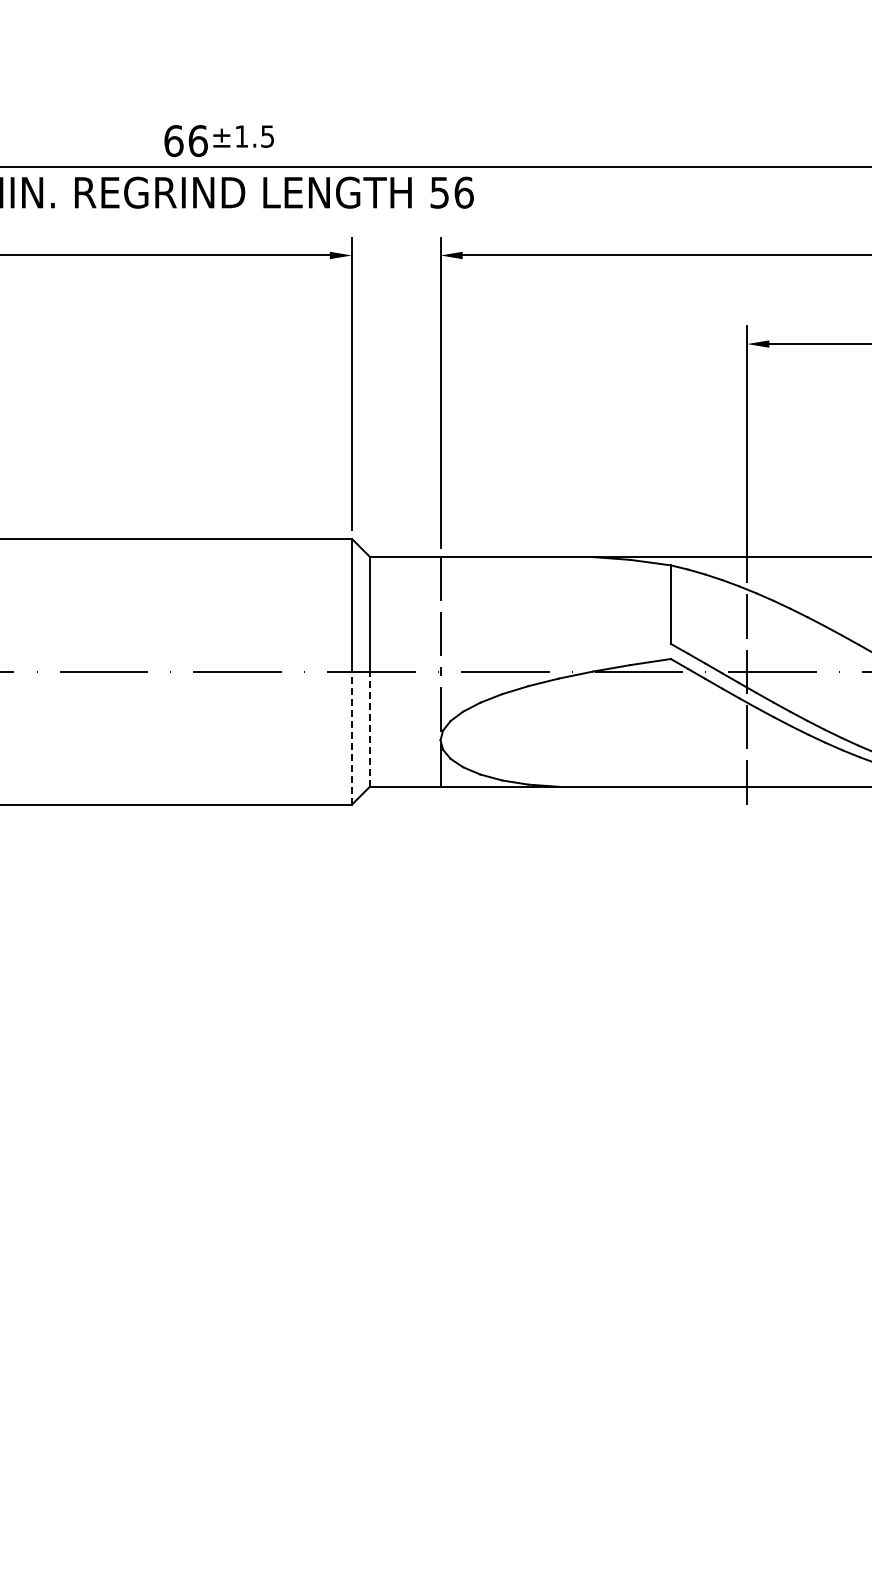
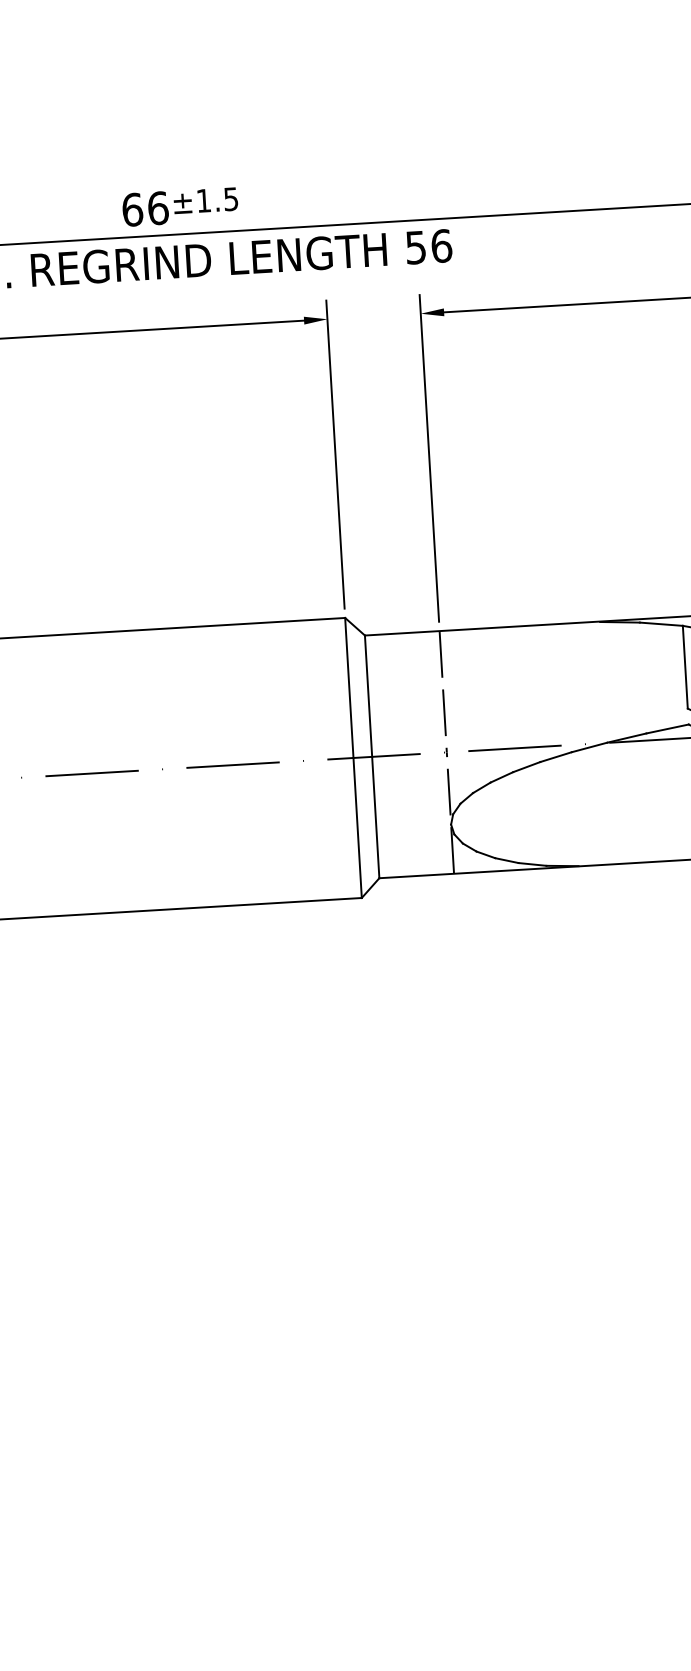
line: (369, 729) -> (375, 817), dashed -> solid
line: (351, 737) -> (357, 827), dashed -> solid

